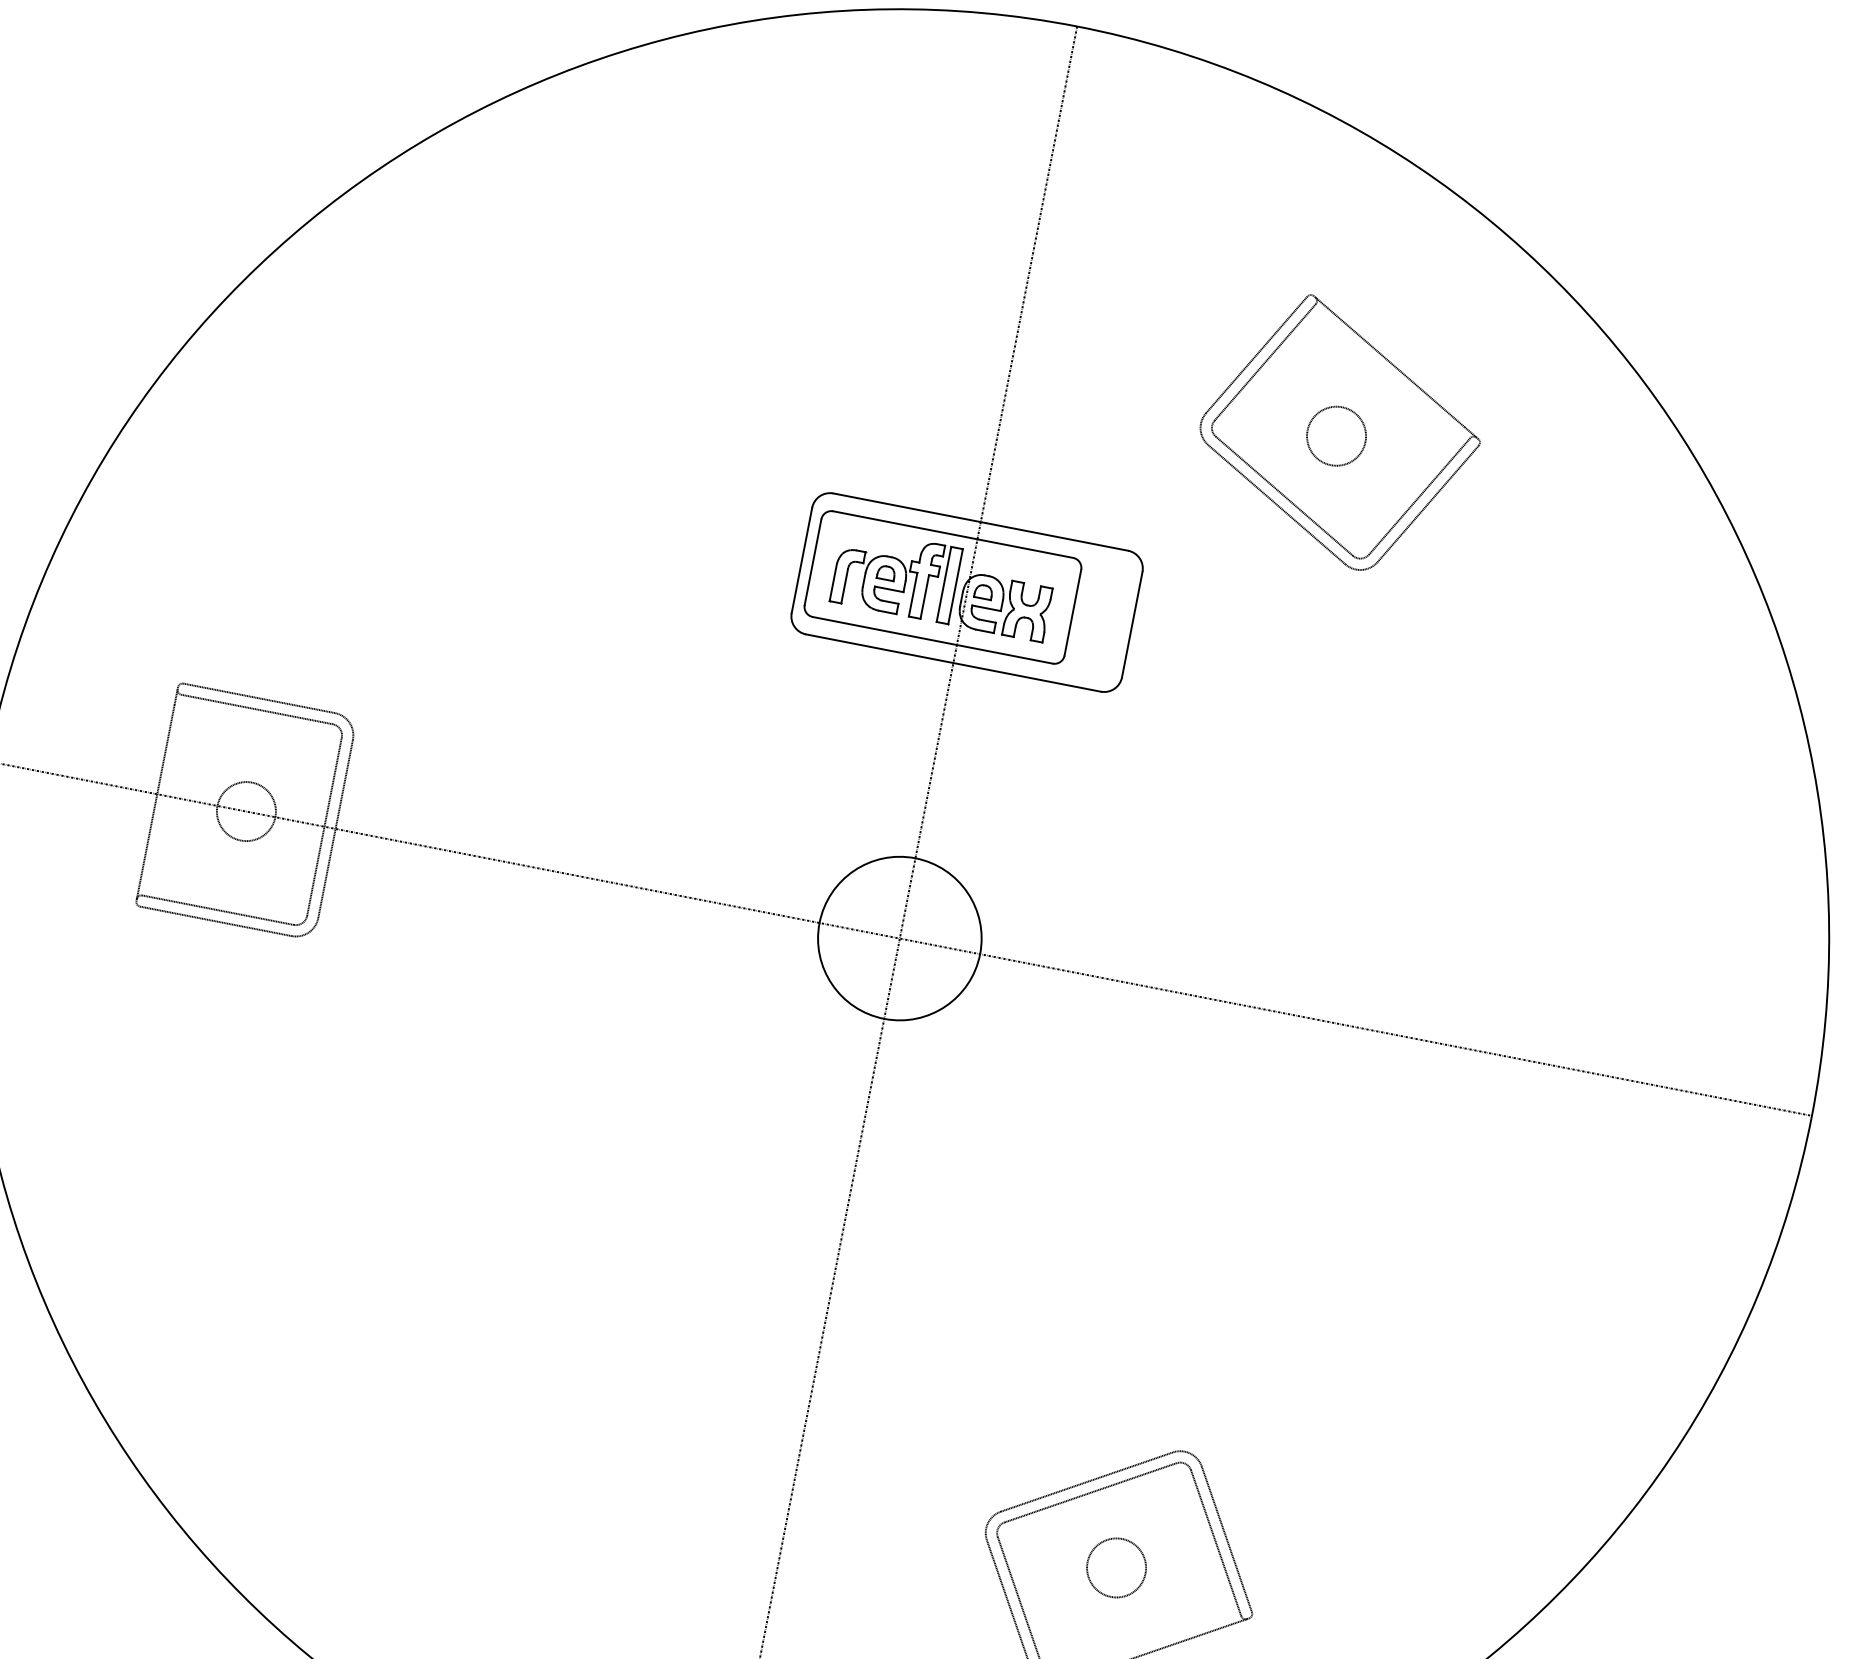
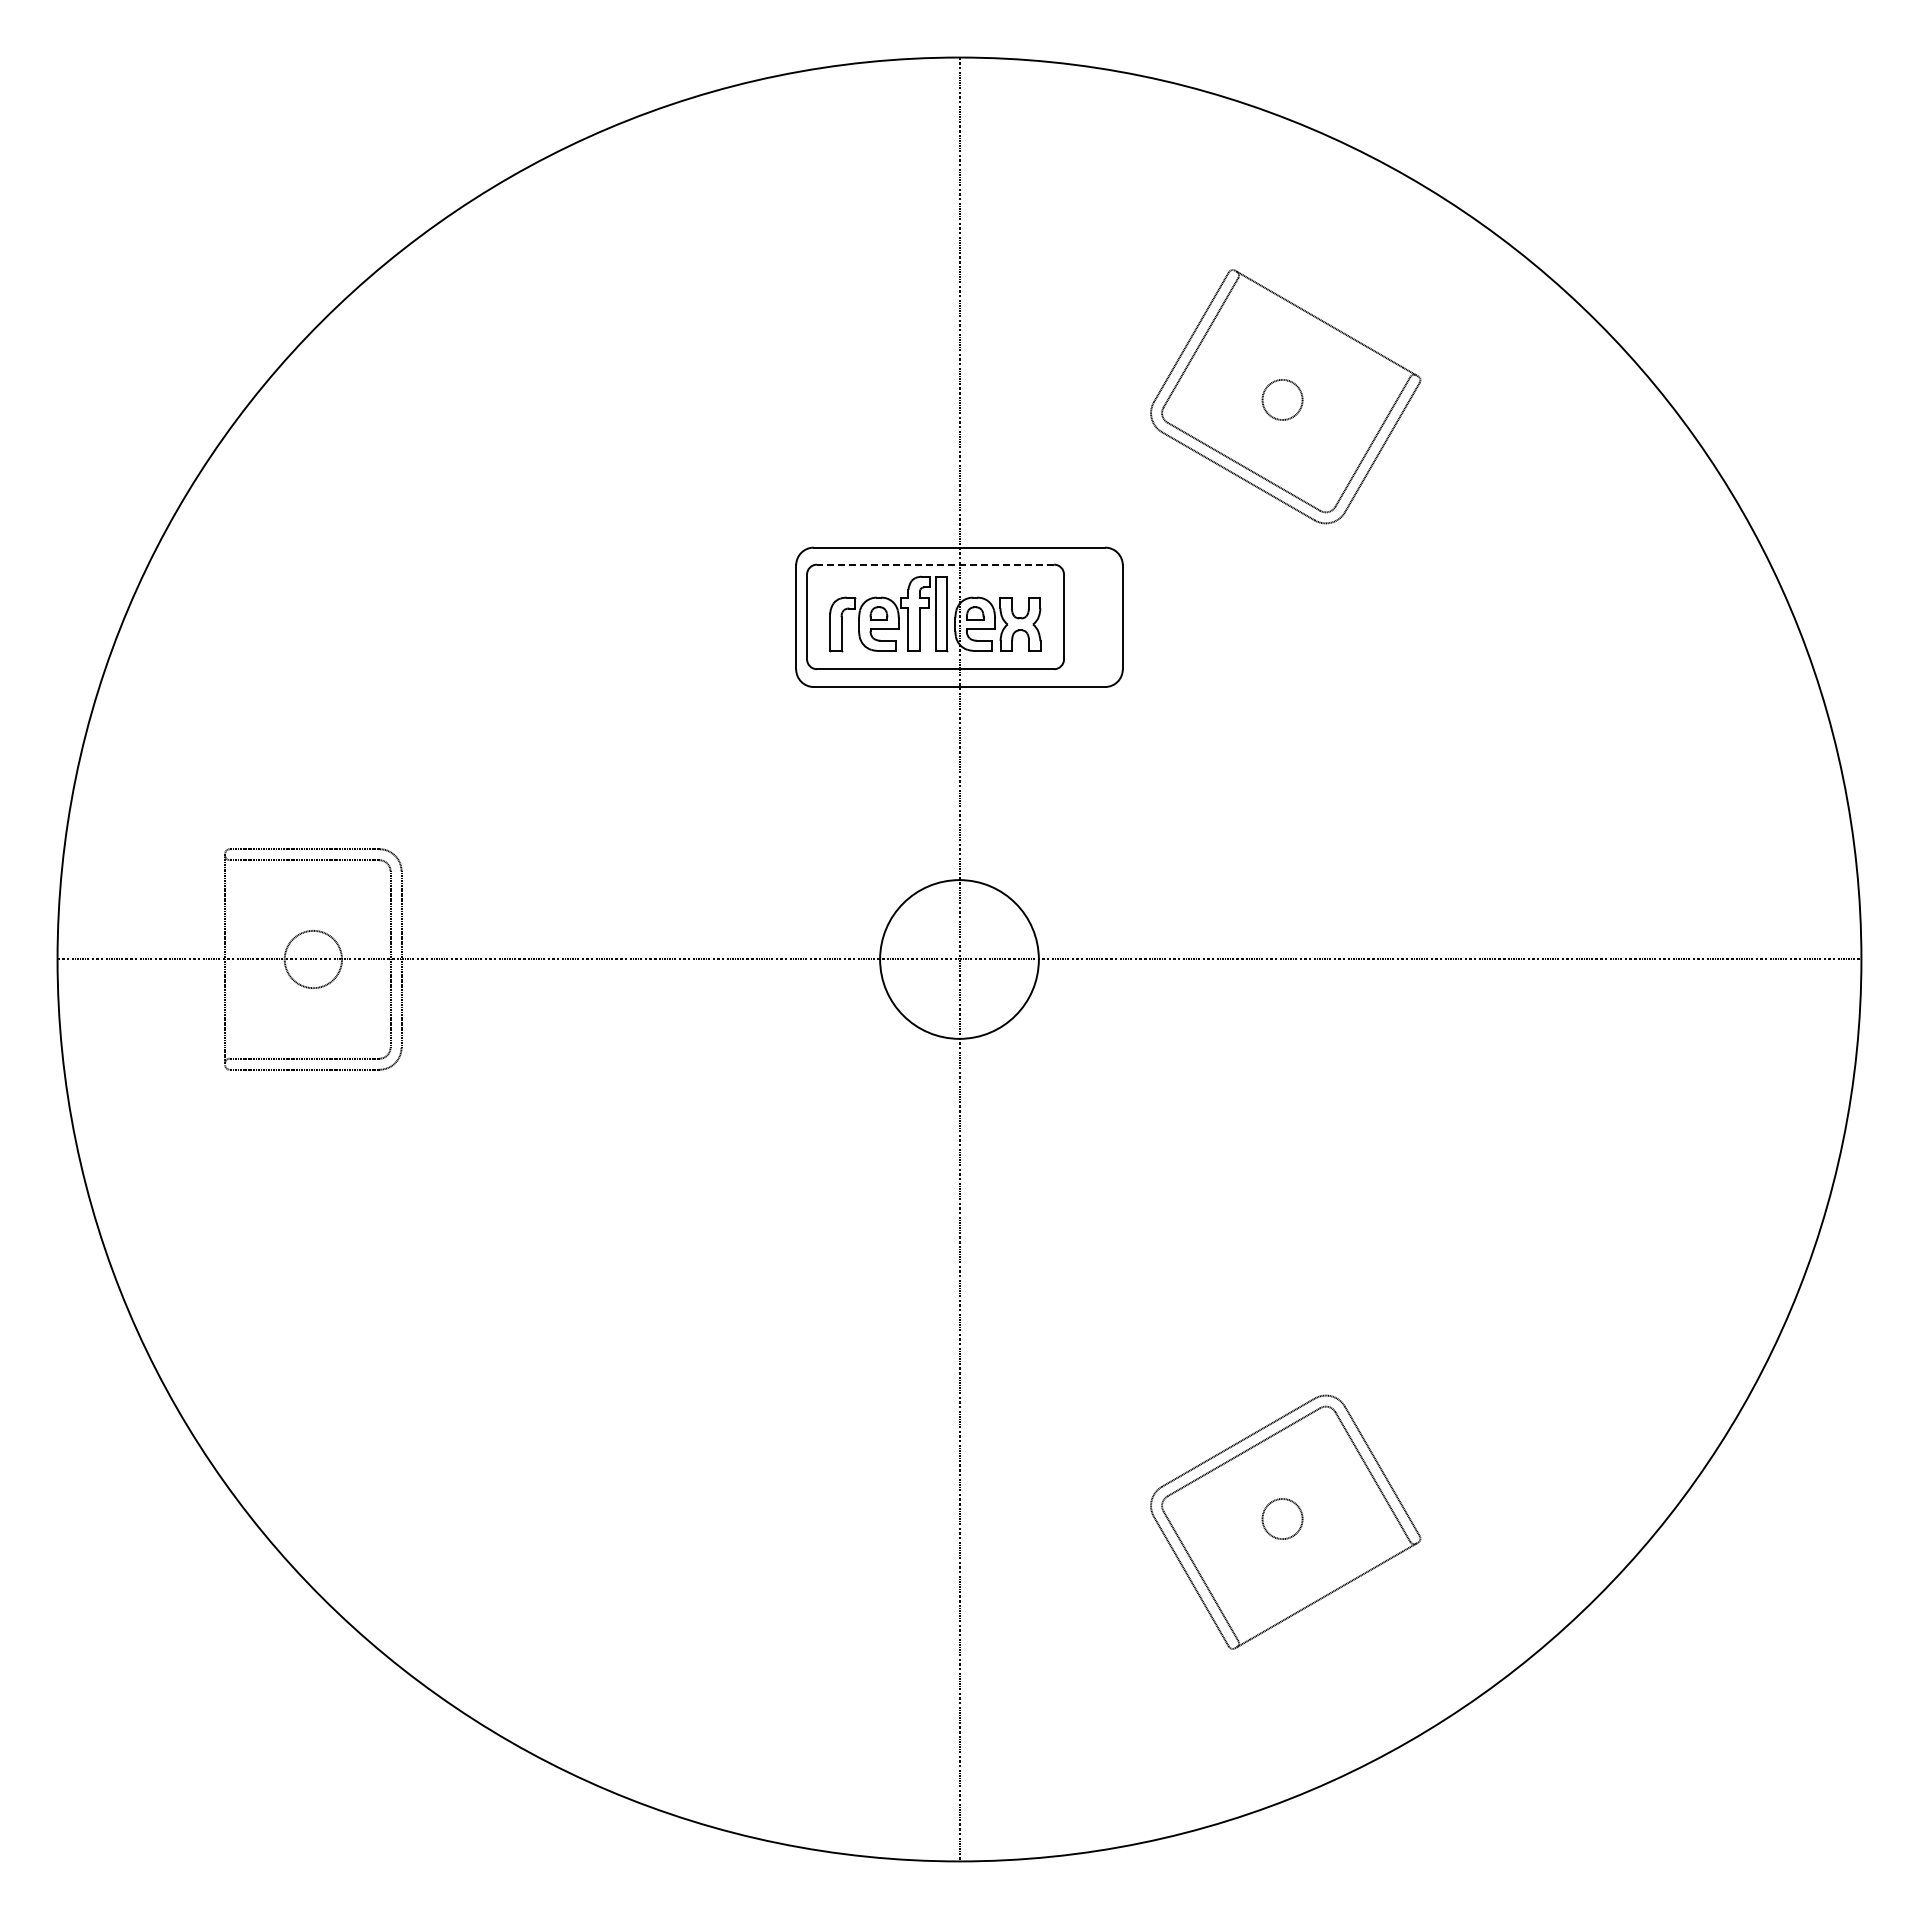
circle: (1336, 435) -> (1282, 399), size x0.7
line: (953, 534) -> (935, 564), solid -> dashed
circle: (1116, 1567) -> (1282, 1518), size x0.7

